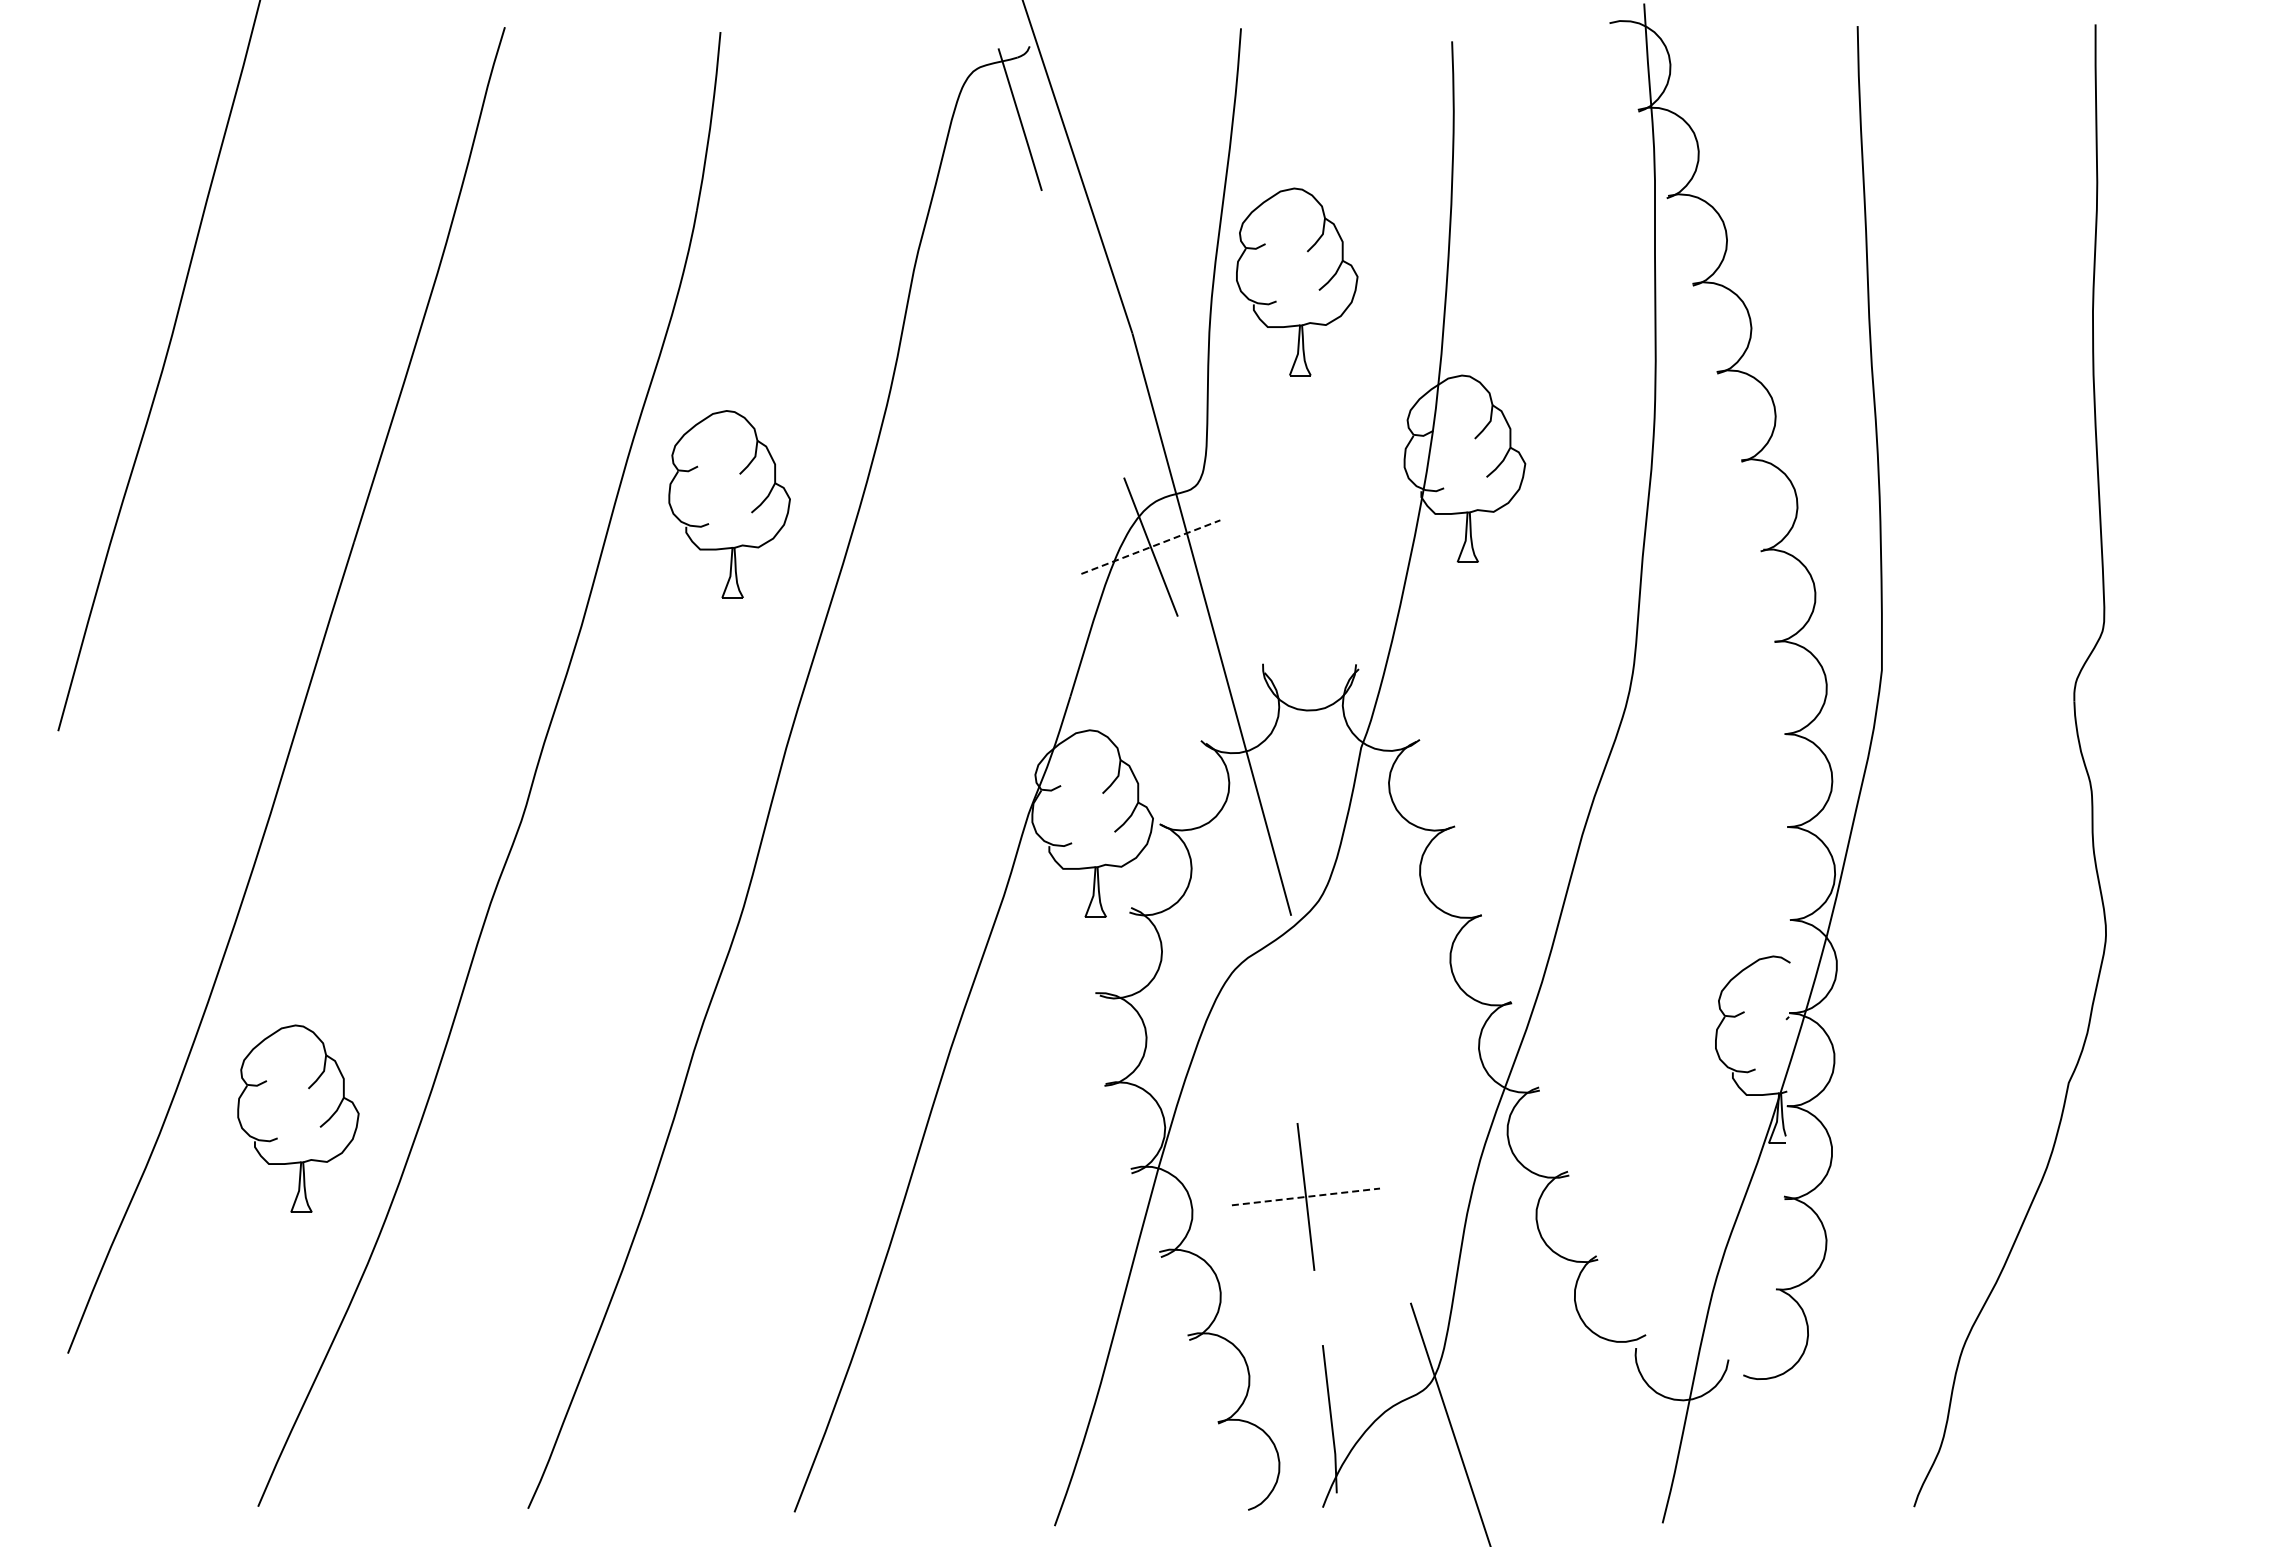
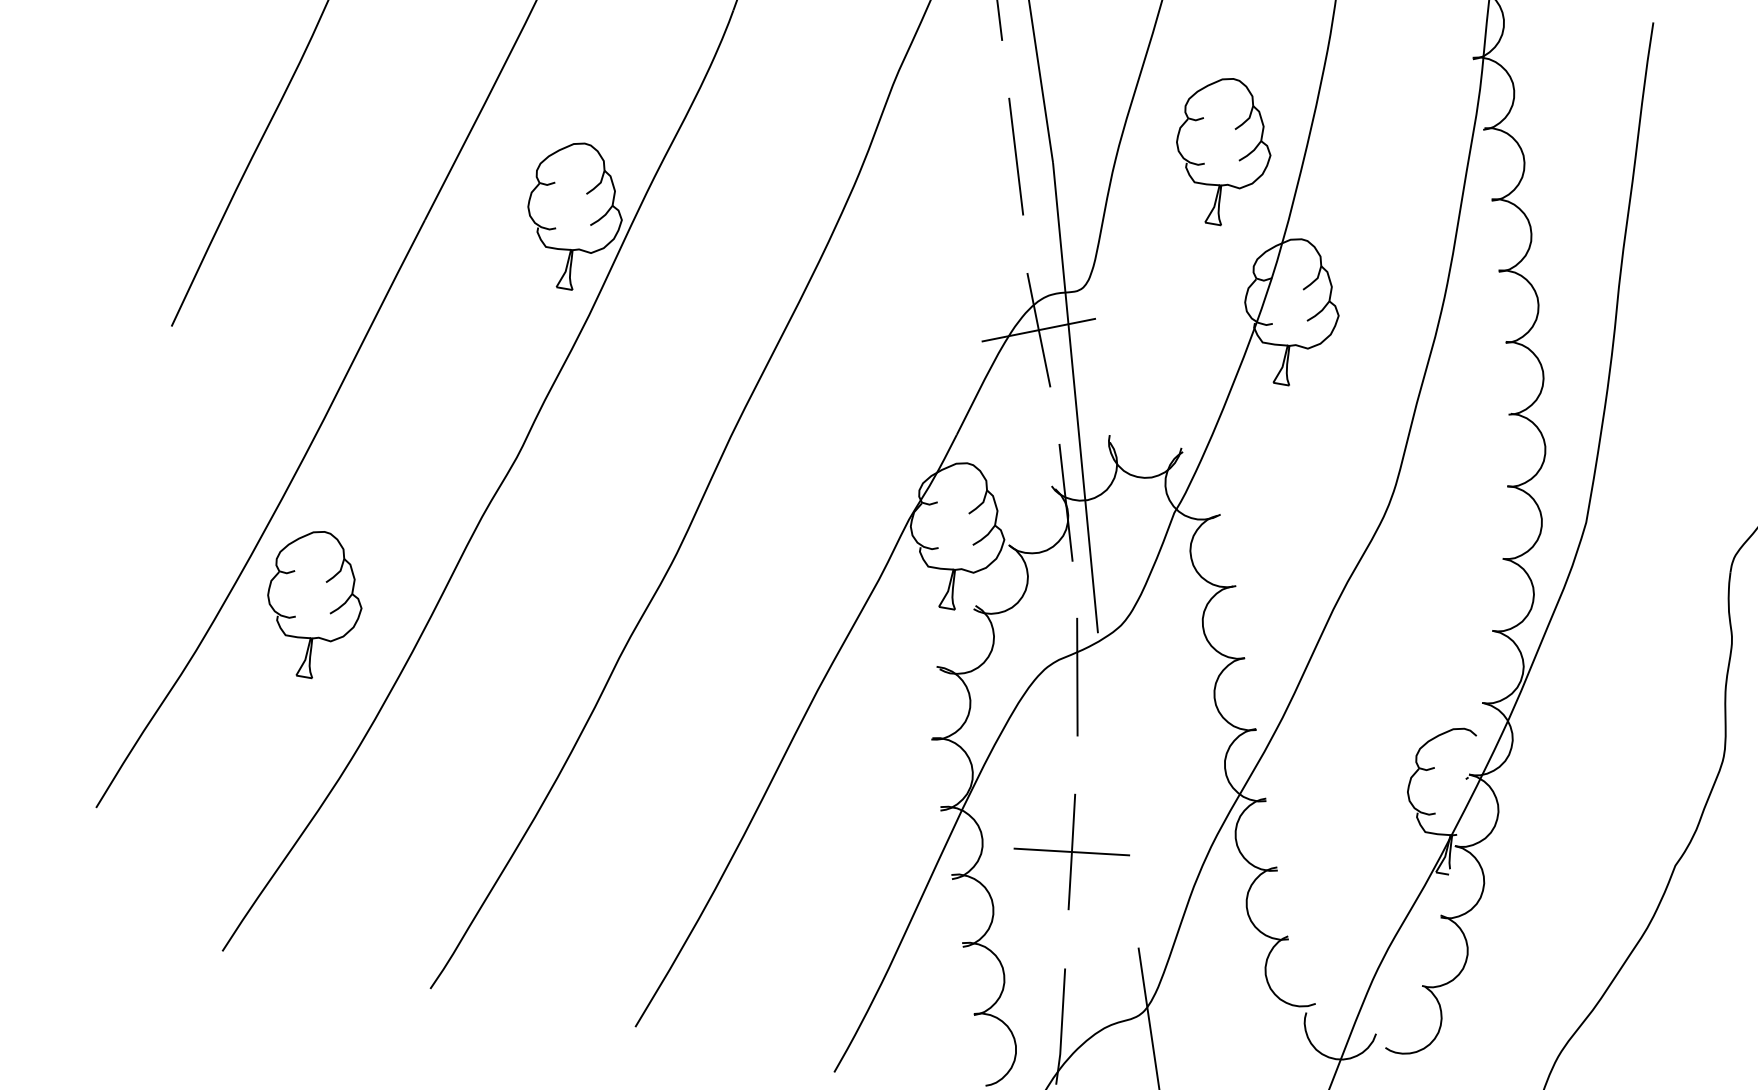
part: (1297, 281) -> (1223, 151), moved
line: (1084, 333) -> (1016, 156), added
part: (729, 504) -> (574, 216), moved
line: (1150, 547) -> (1038, 330), dashed -> solid
line: (1222, 758) -> (1065, 502), added
line: (1274, 975) -> (1077, 677), added
part: (298, 1118) -> (314, 604), moved
line: (1306, 1196) -> (1072, 851), dashed -> solid

